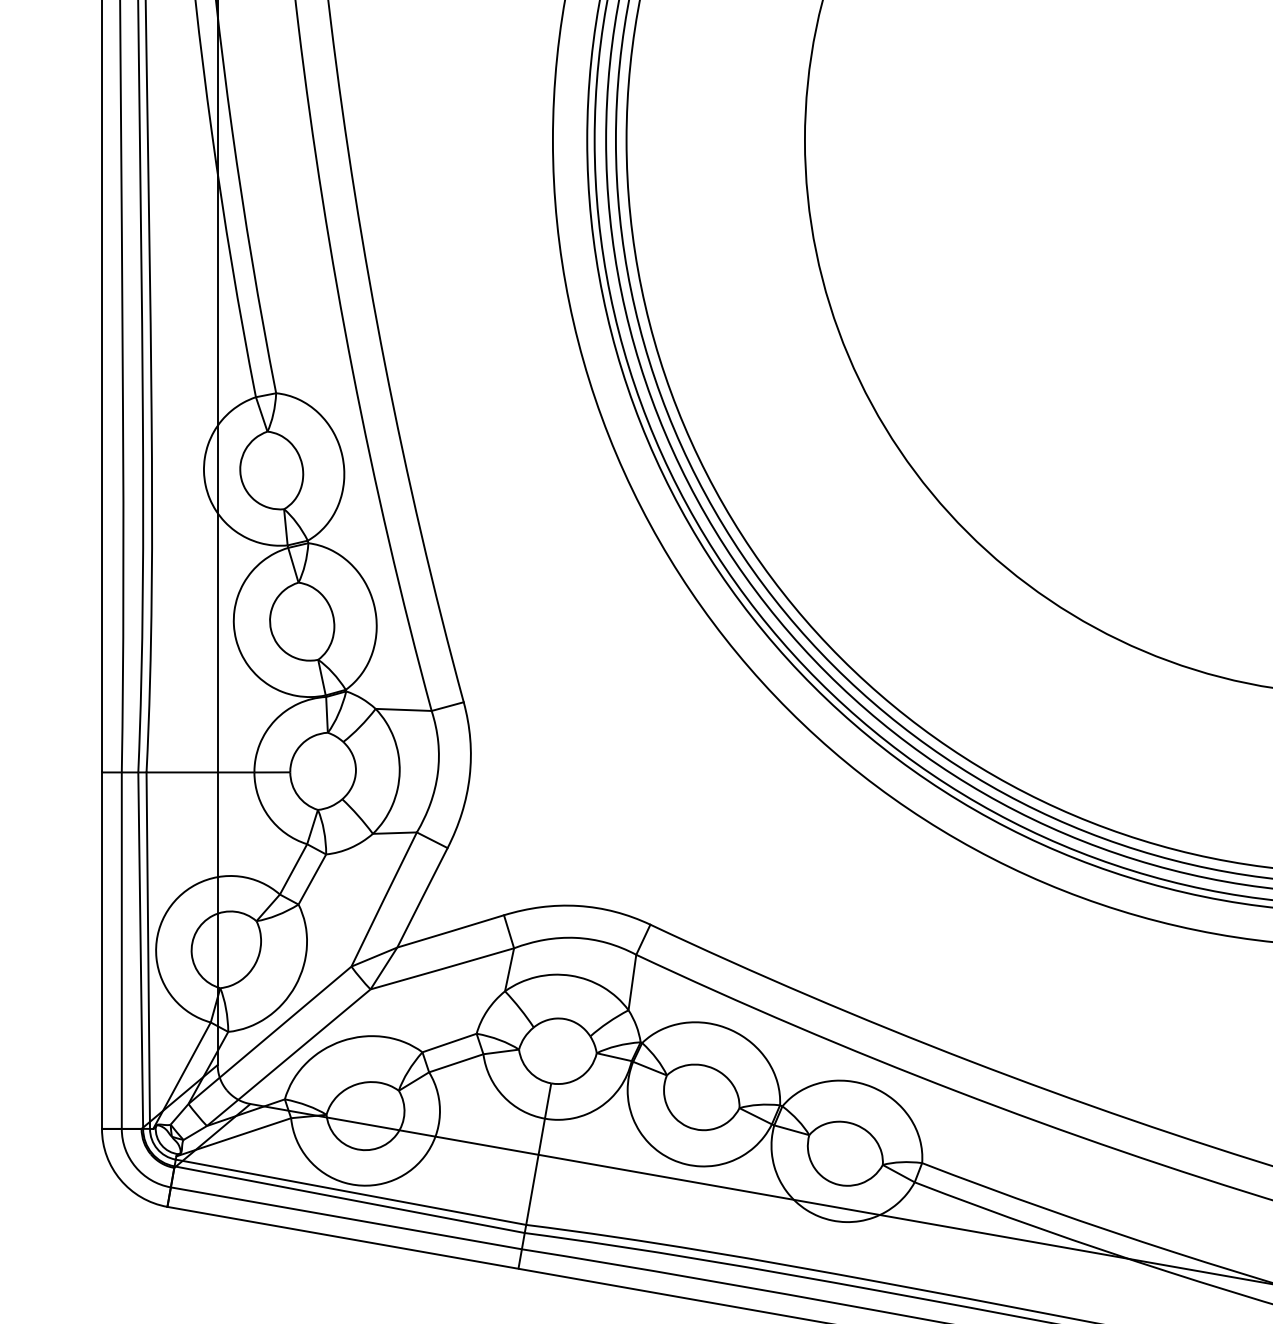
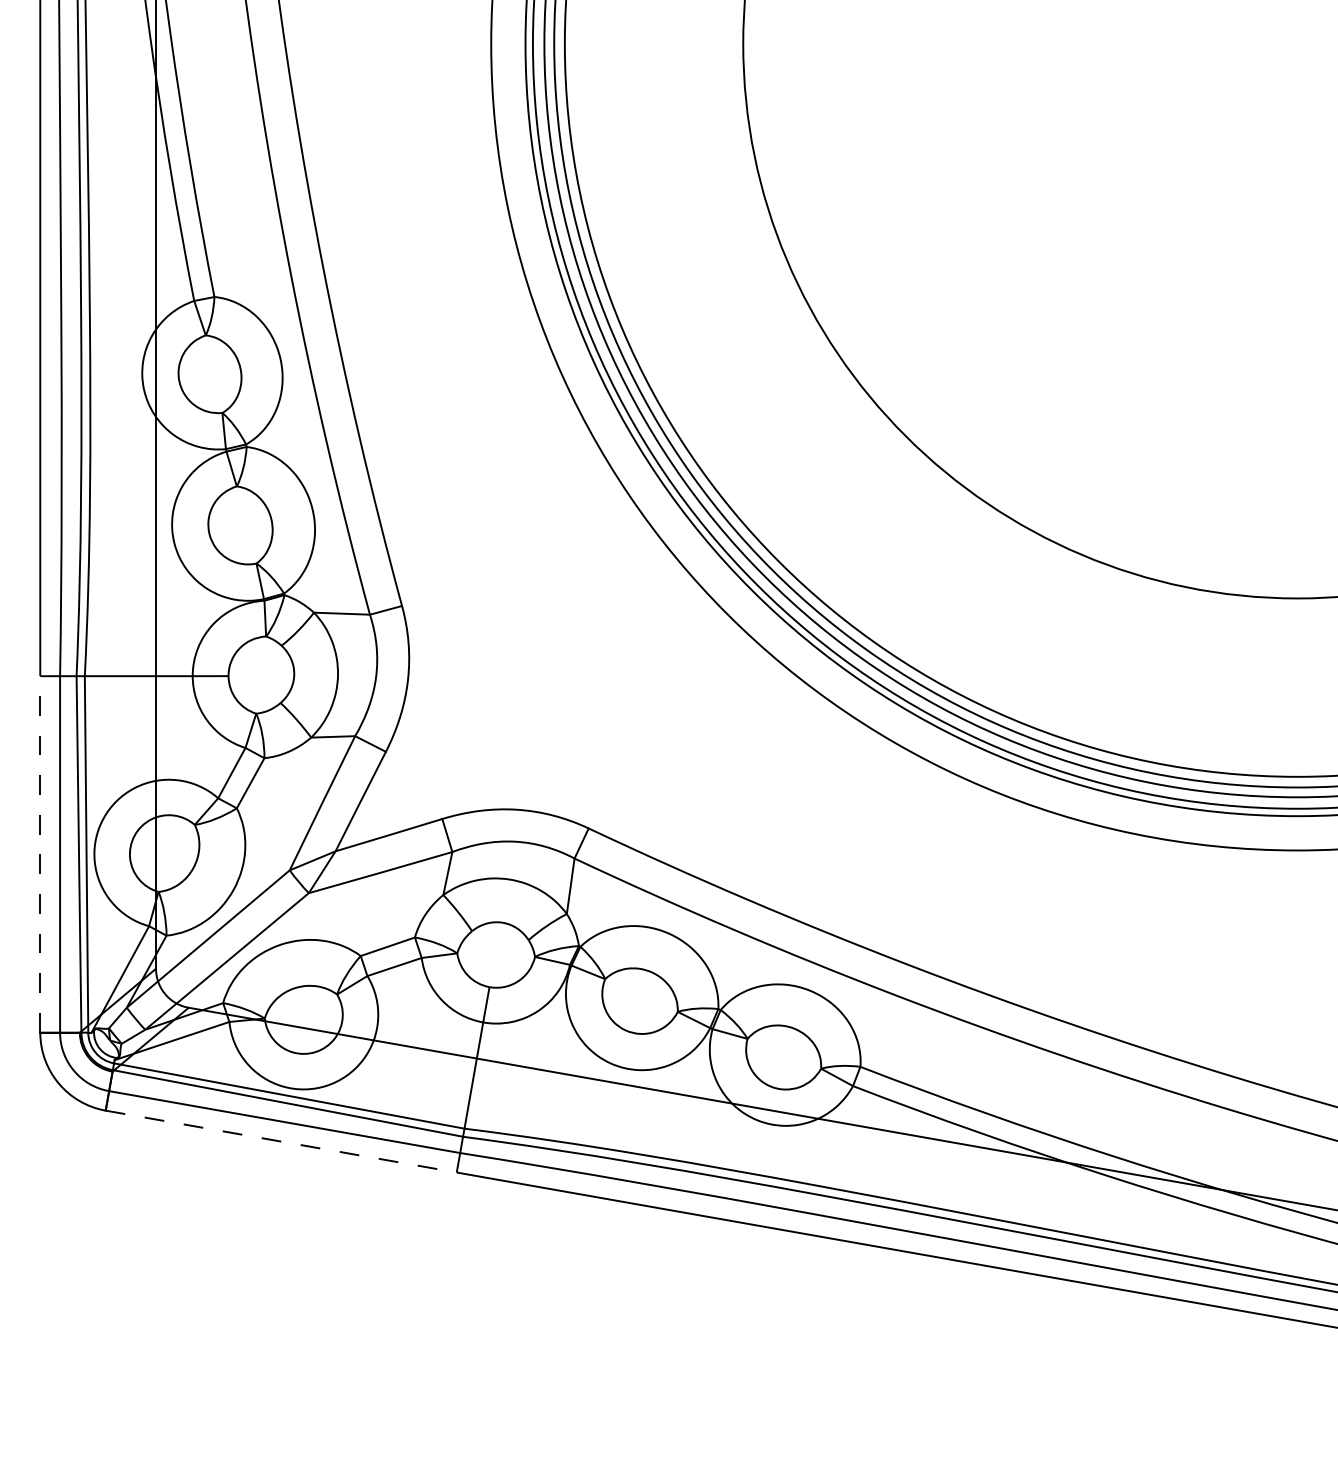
line: (102, 949) -> (40, 853), solid -> dashed
line: (343, 1237) -> (281, 1141), solid -> dashed

